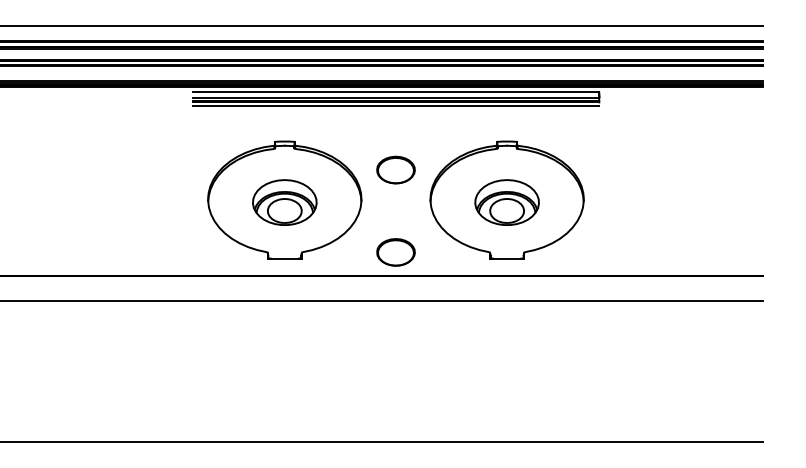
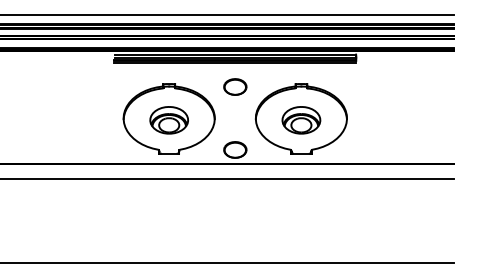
part: (396, 169) -> (235, 86), moved

